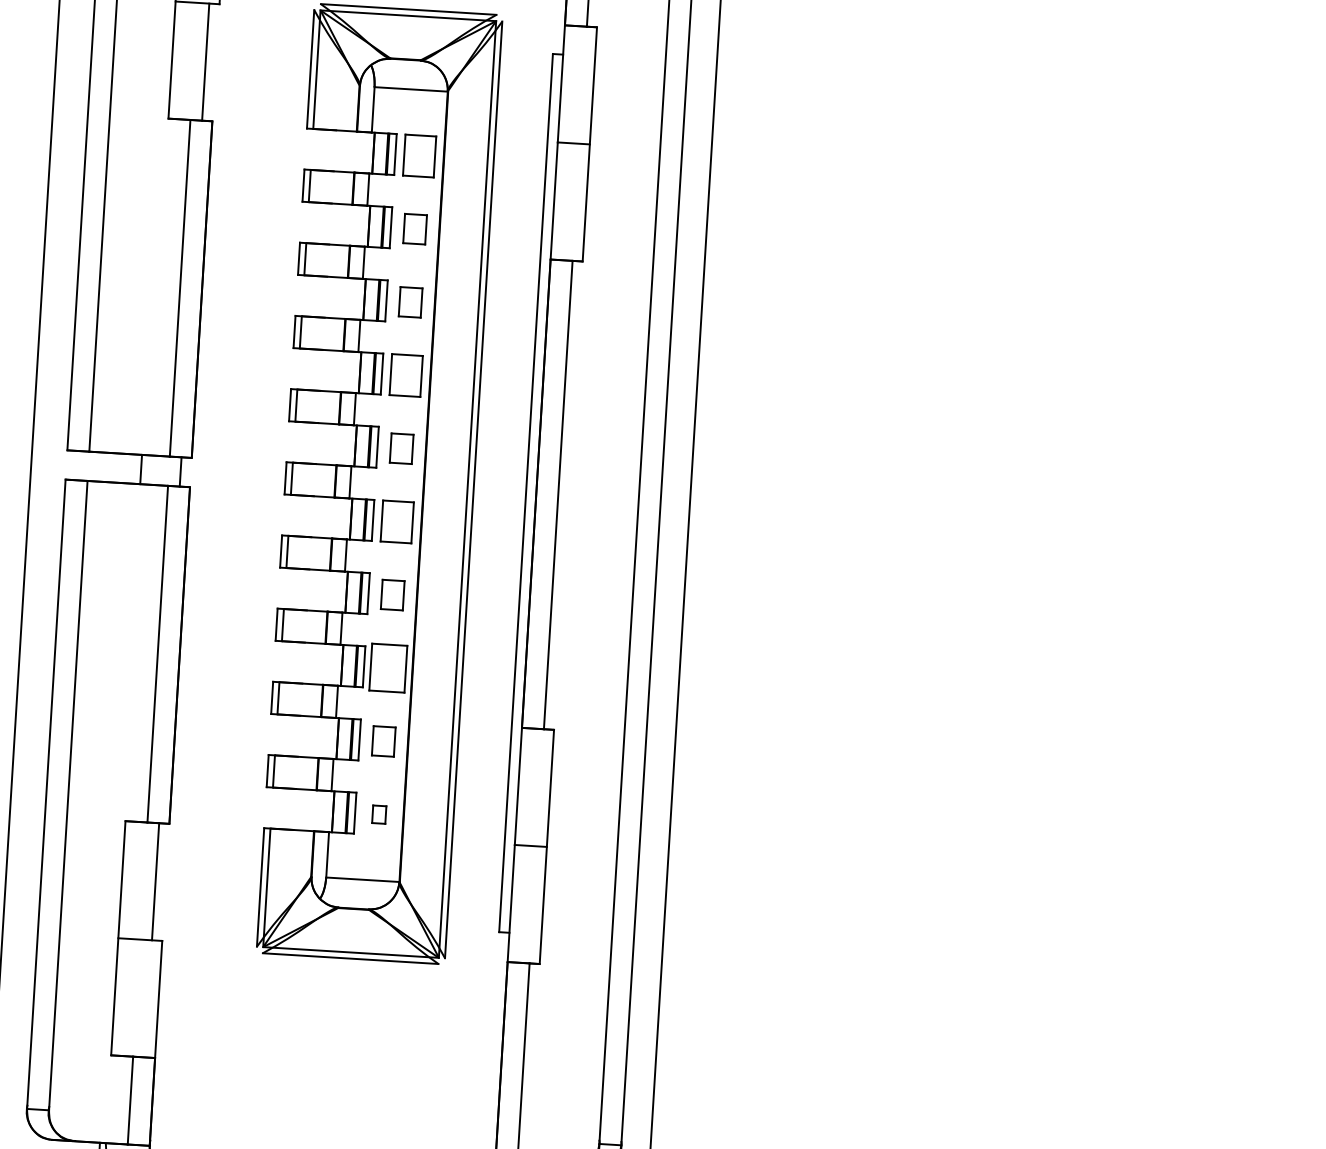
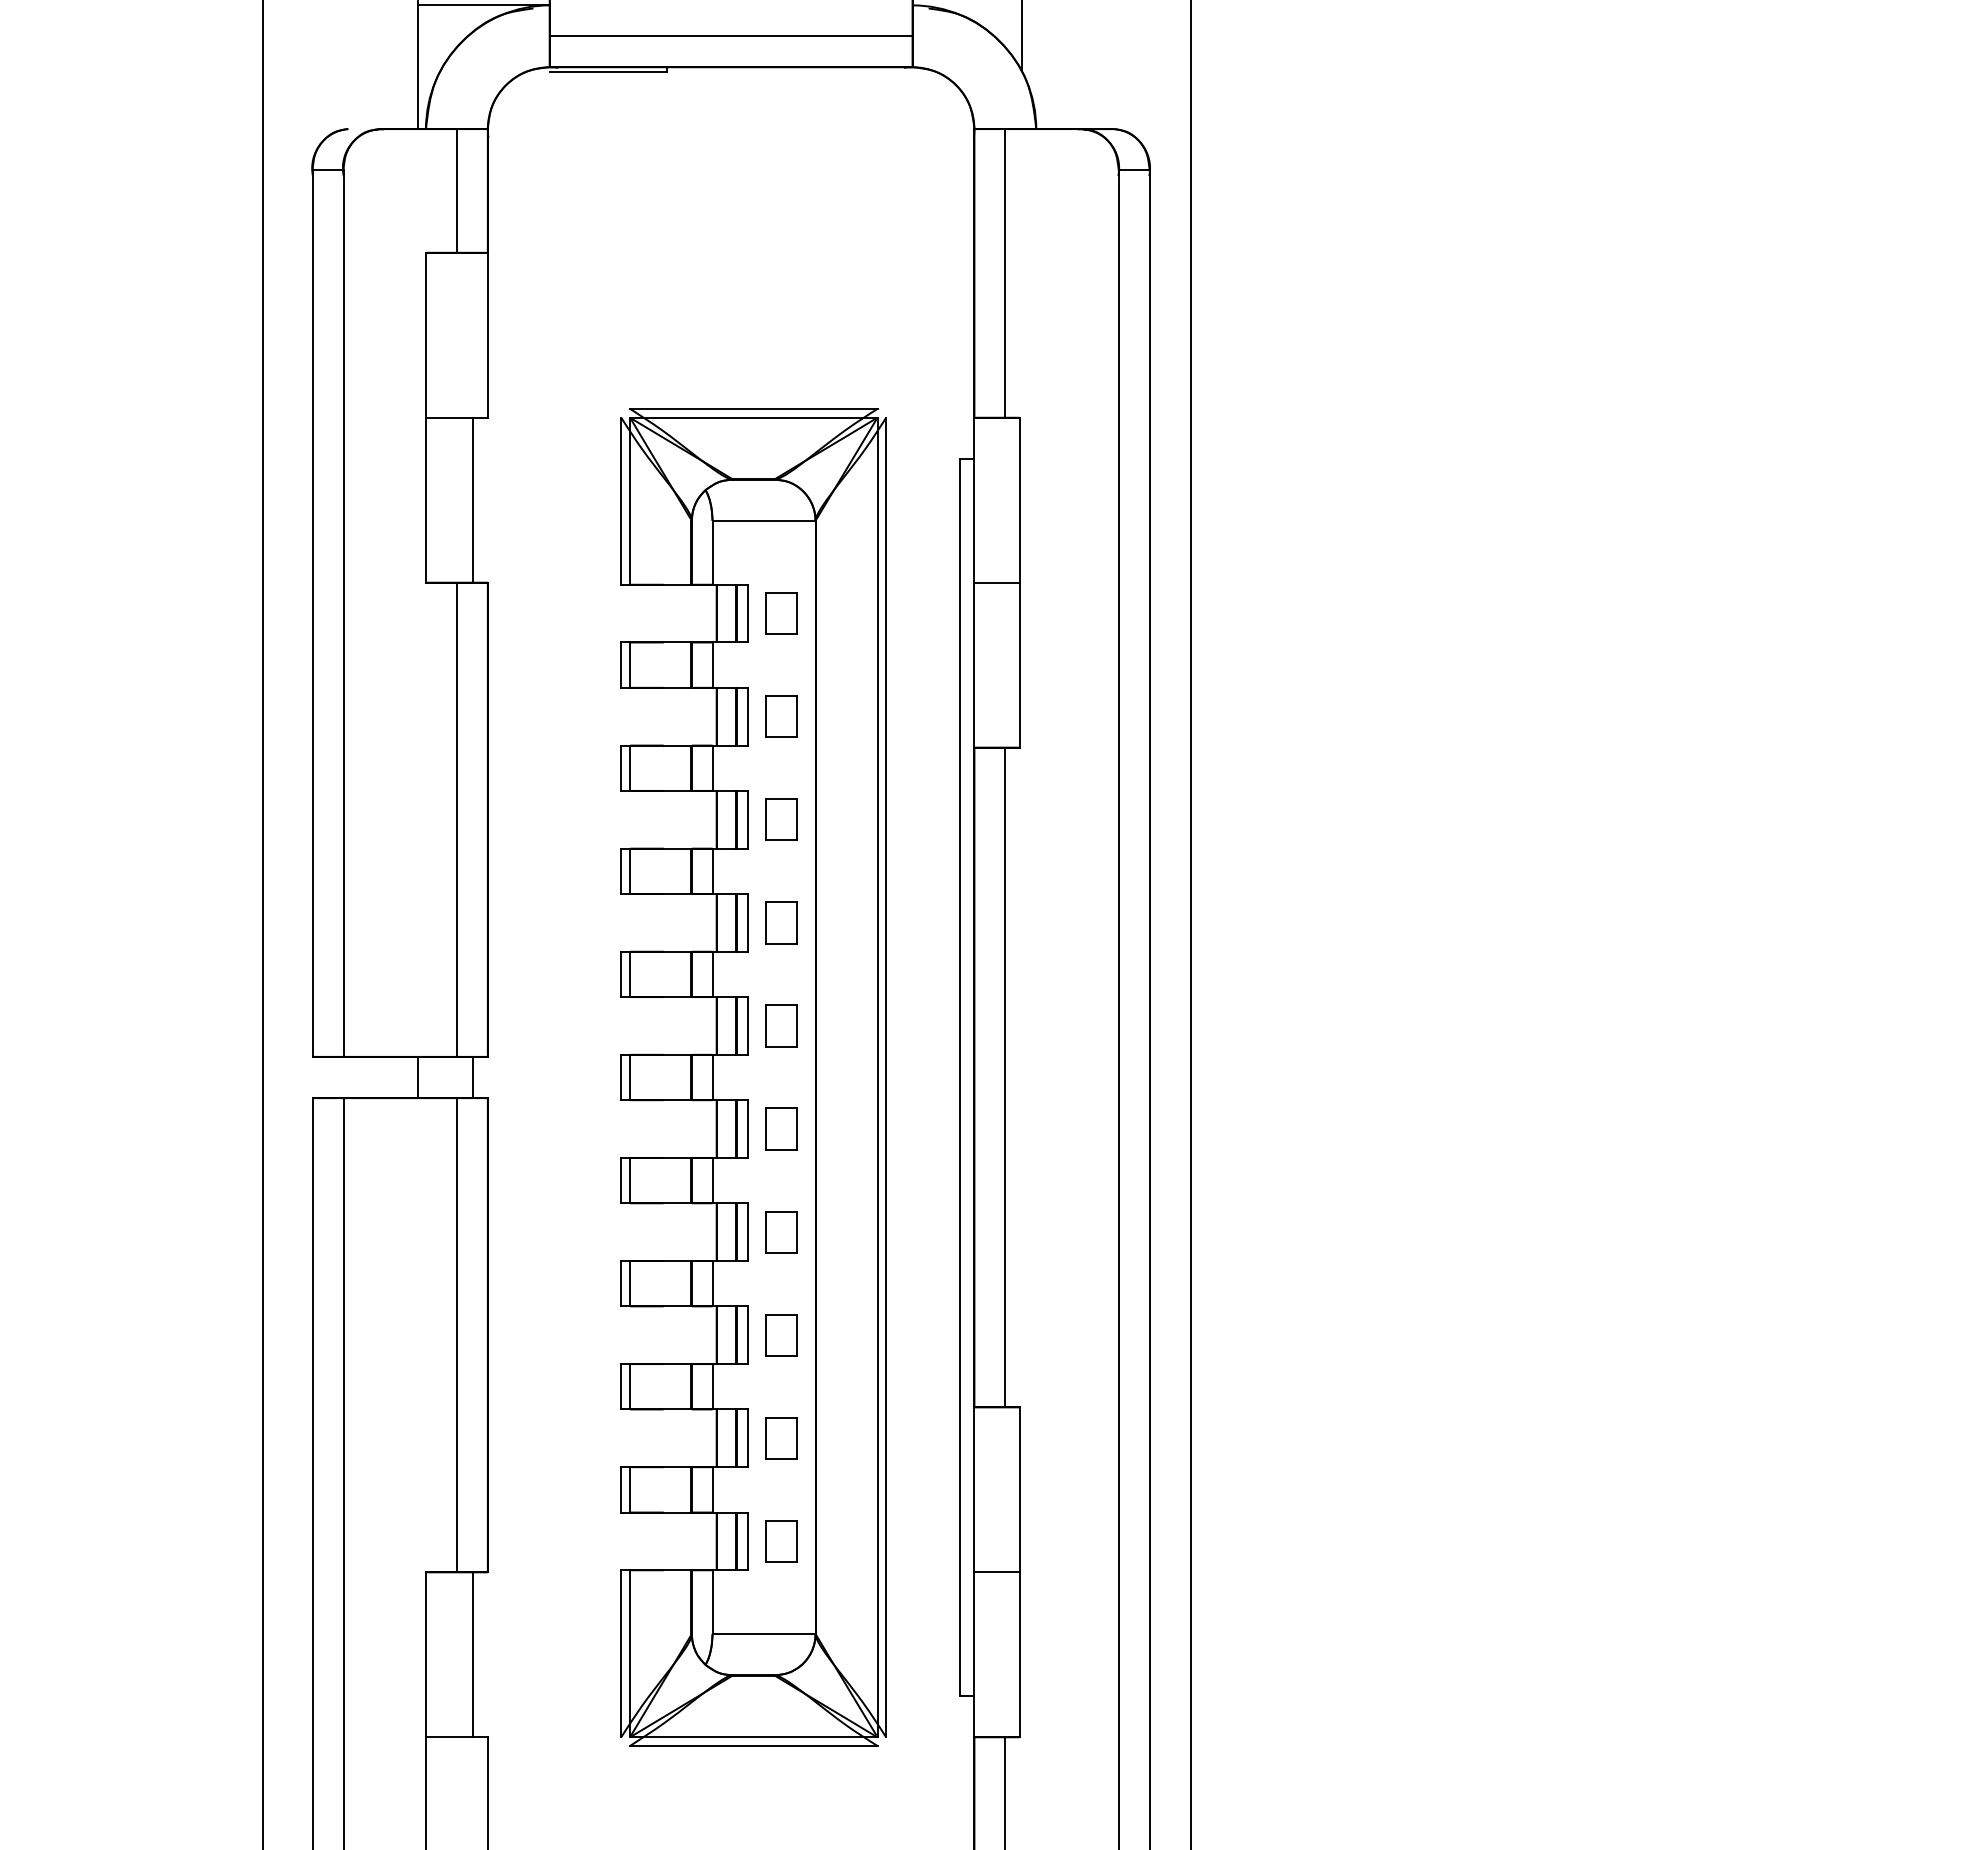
part: (419, 155) -> (781, 613), size x0.71
part: (406, 375) -> (781, 922), size x0.71
part: (397, 521) -> (781, 1128), size x0.71
part: (388, 668) -> (781, 1335), size x0.62
part: (379, 814) -> (781, 1541), size x1.67

